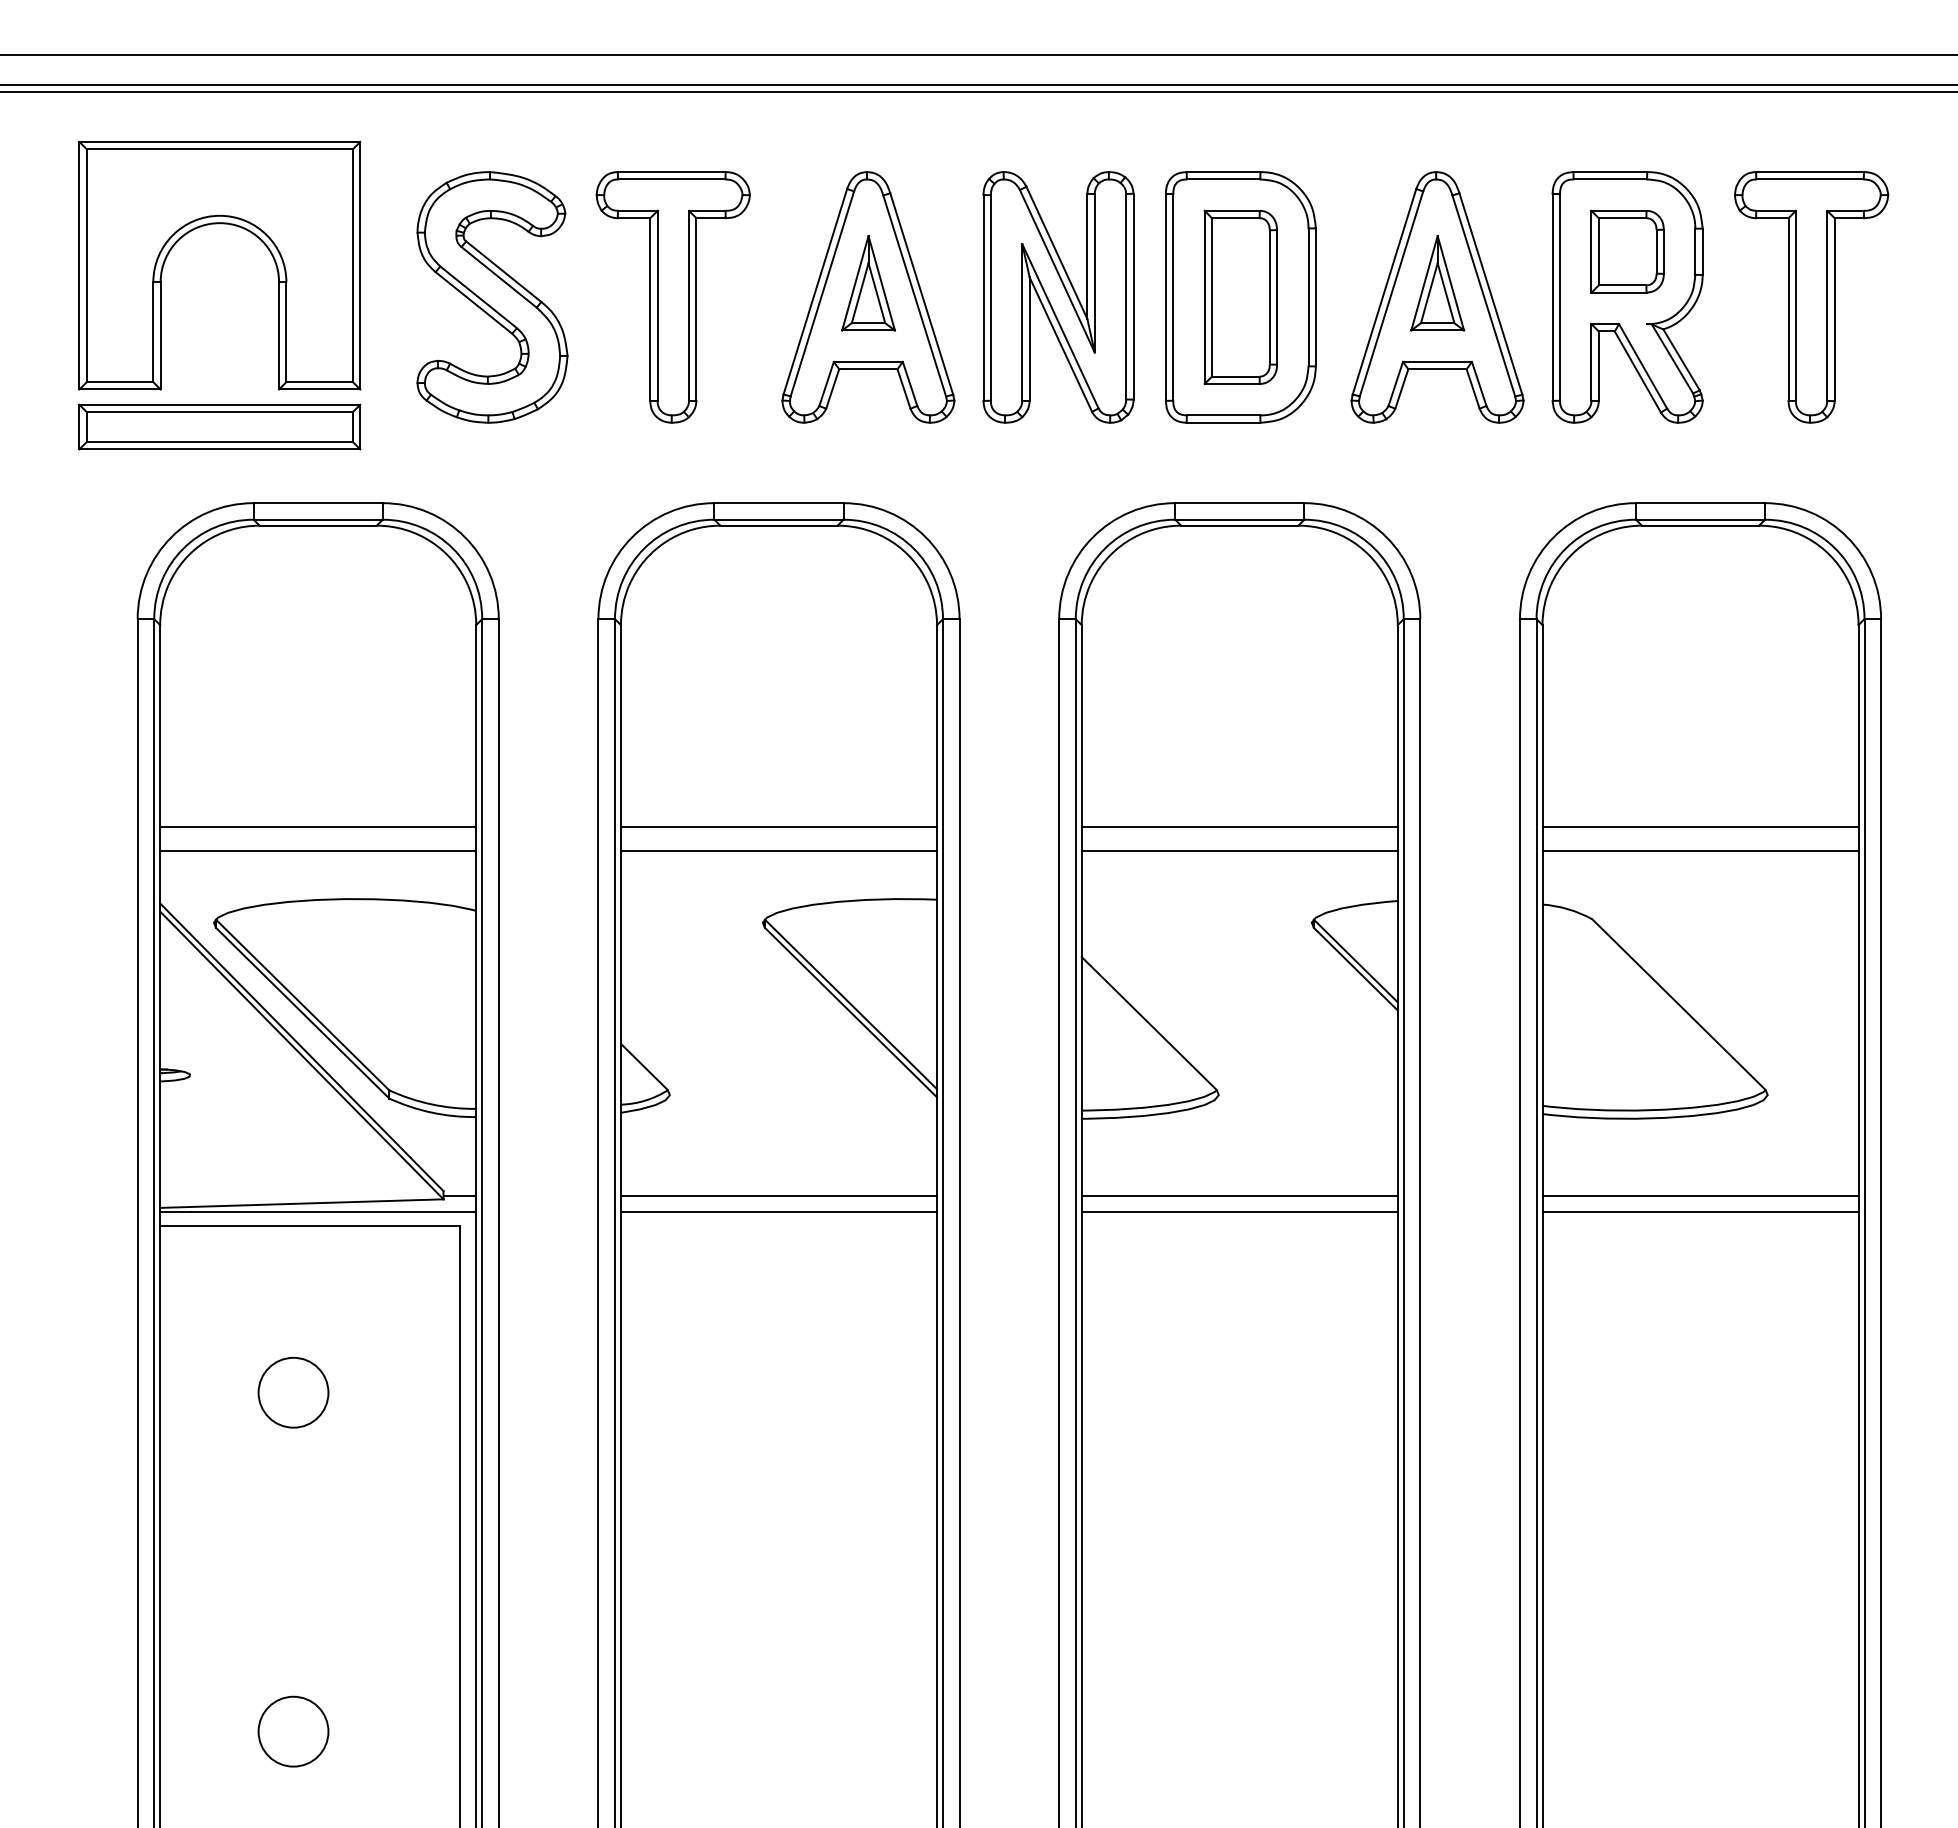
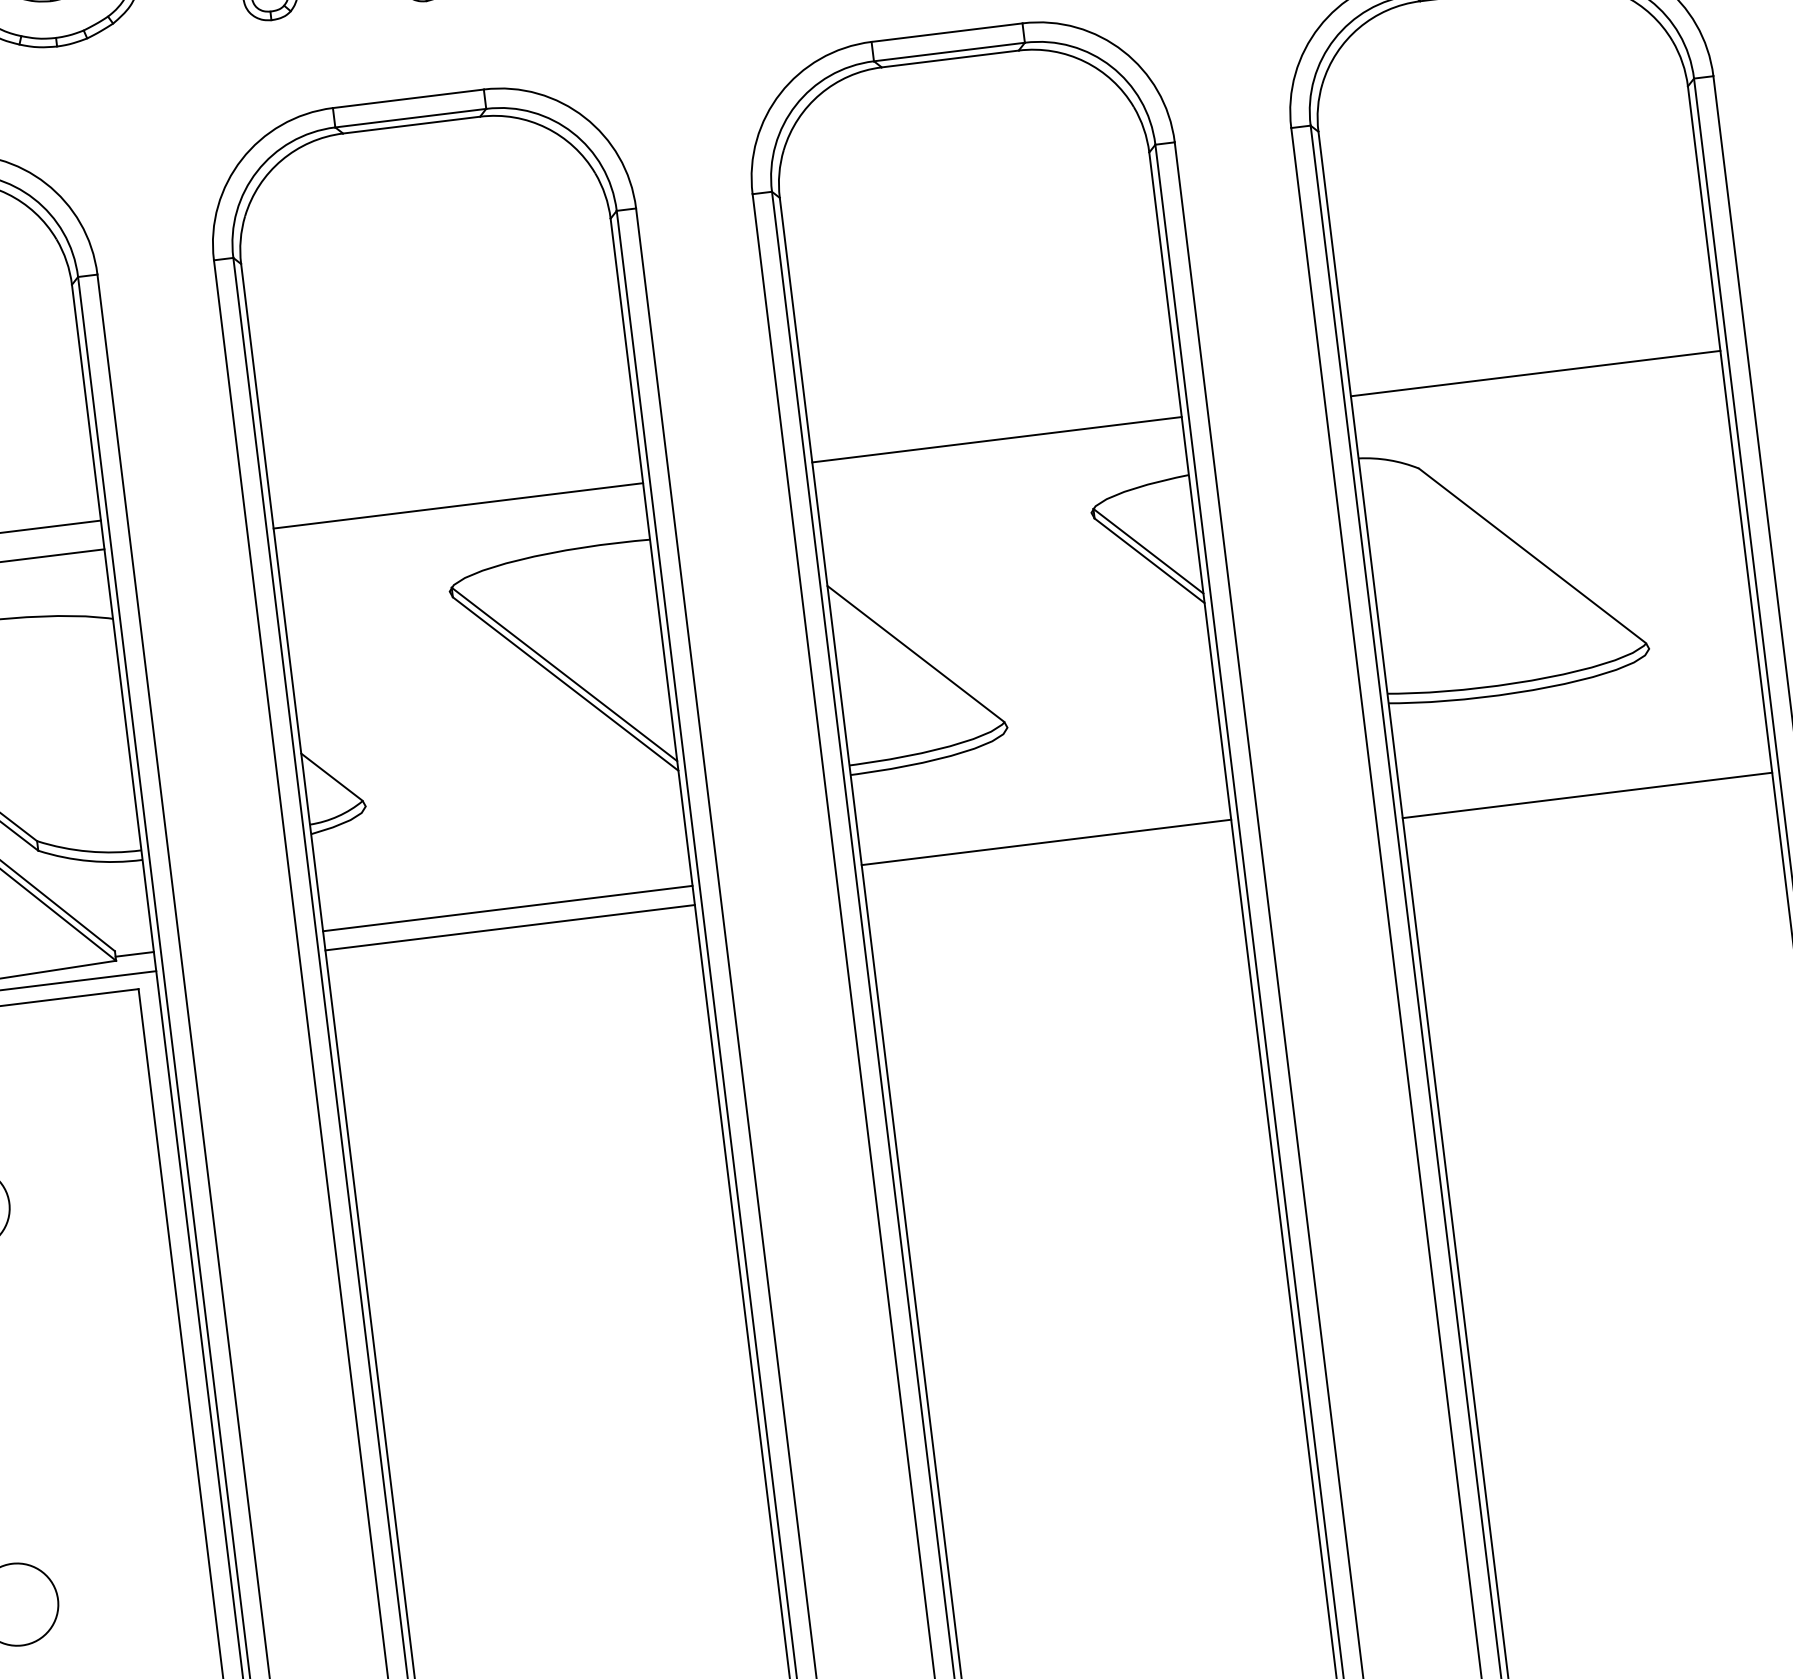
line: (778, 826) -> (454, 476), removed
line: (1239, 826) -> (993, 410), removed
line: (1700, 826) -> (1532, 344), removed
line: (1700, 1195) -> (1585, 775), removed
line: (1239, 1212) -> (1048, 861), removed

